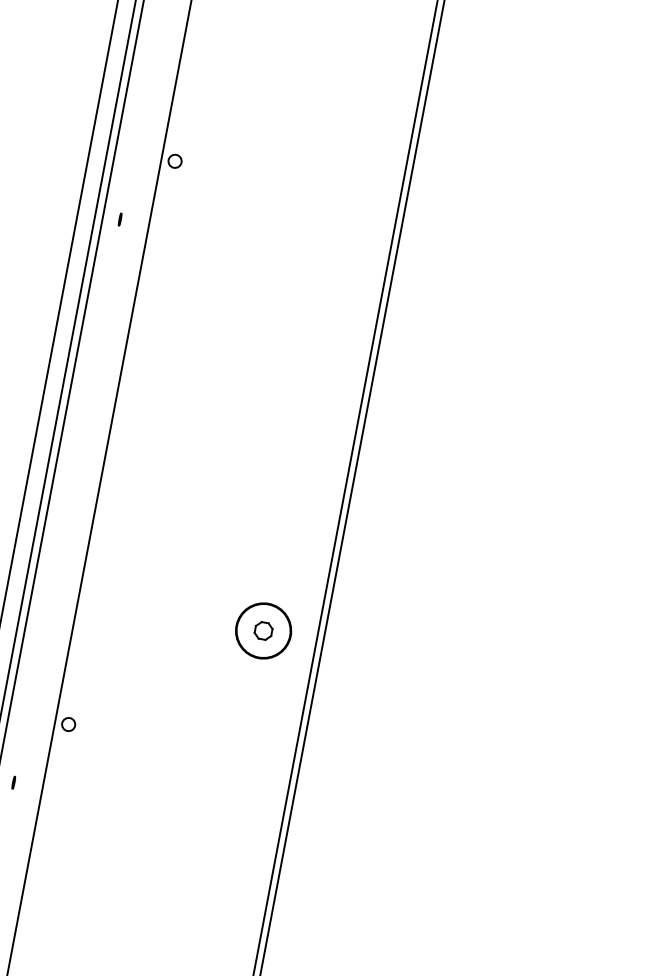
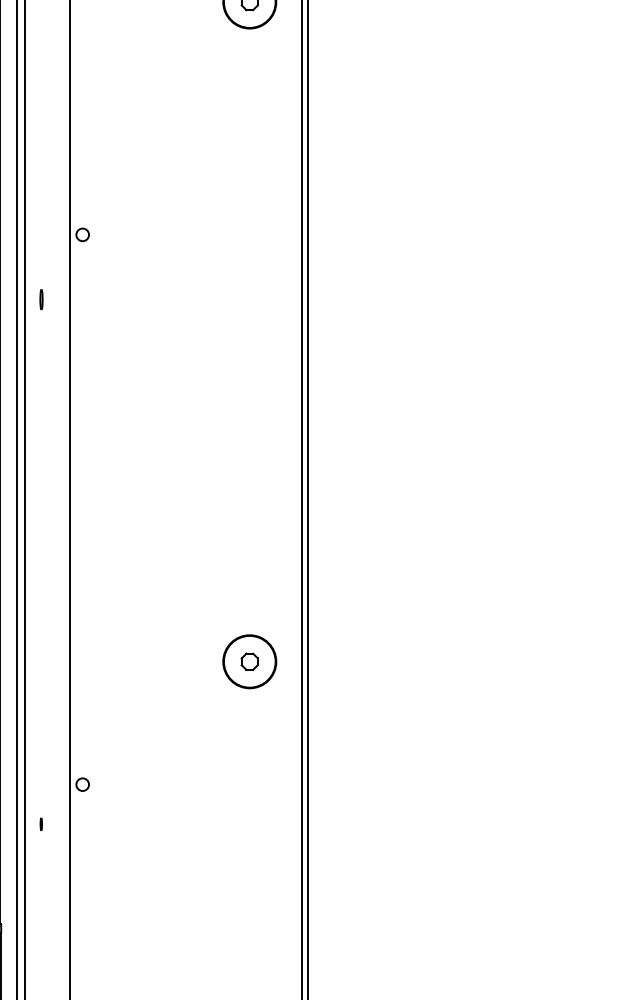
part: (119, 219) -> (40, 299), size x1.6
part: (12, 782) -> (40, 824), moved

